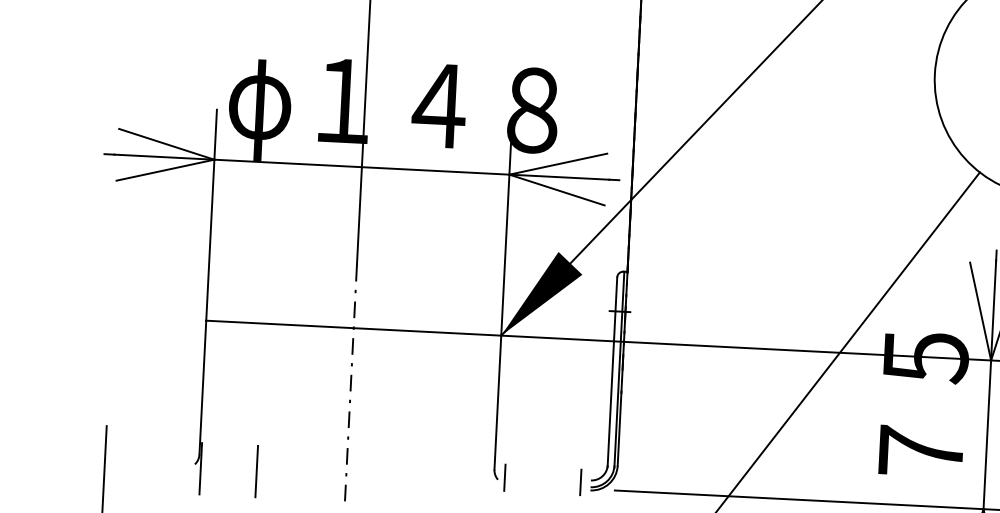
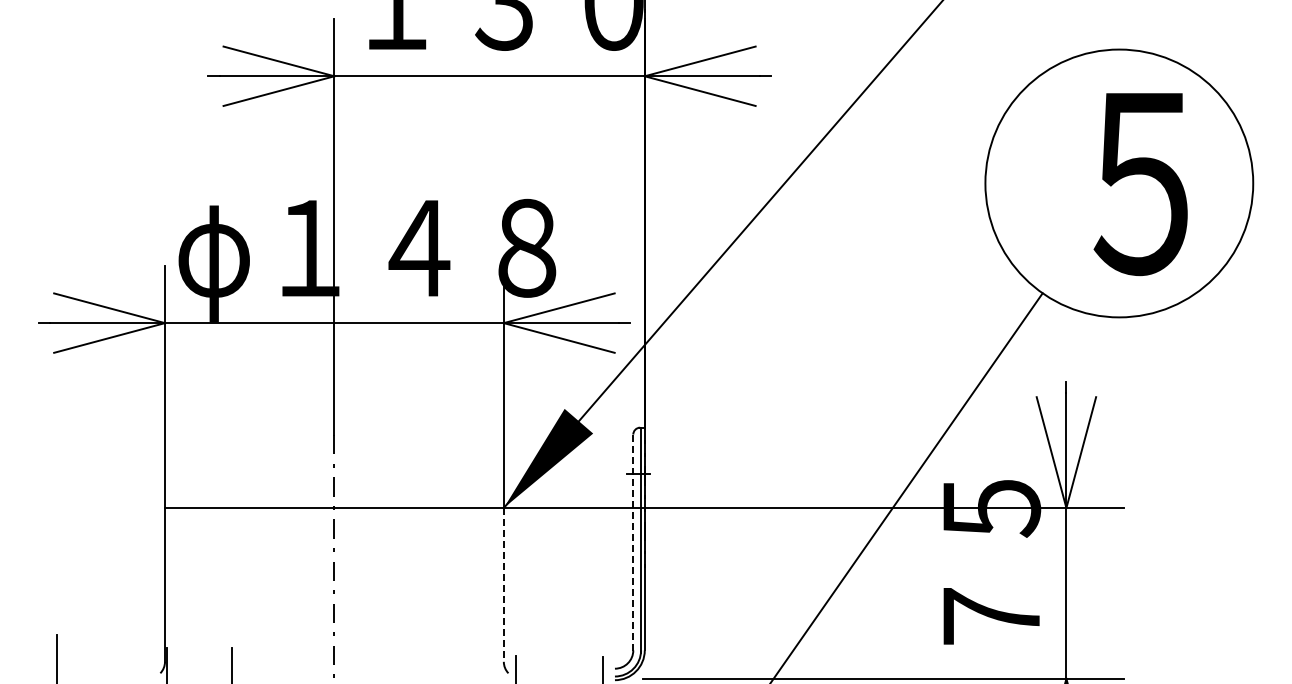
line: (612, 373) -> (633, 544), solid -> dashed
line: (497, 402) -> (503, 584), solid -> dashed

